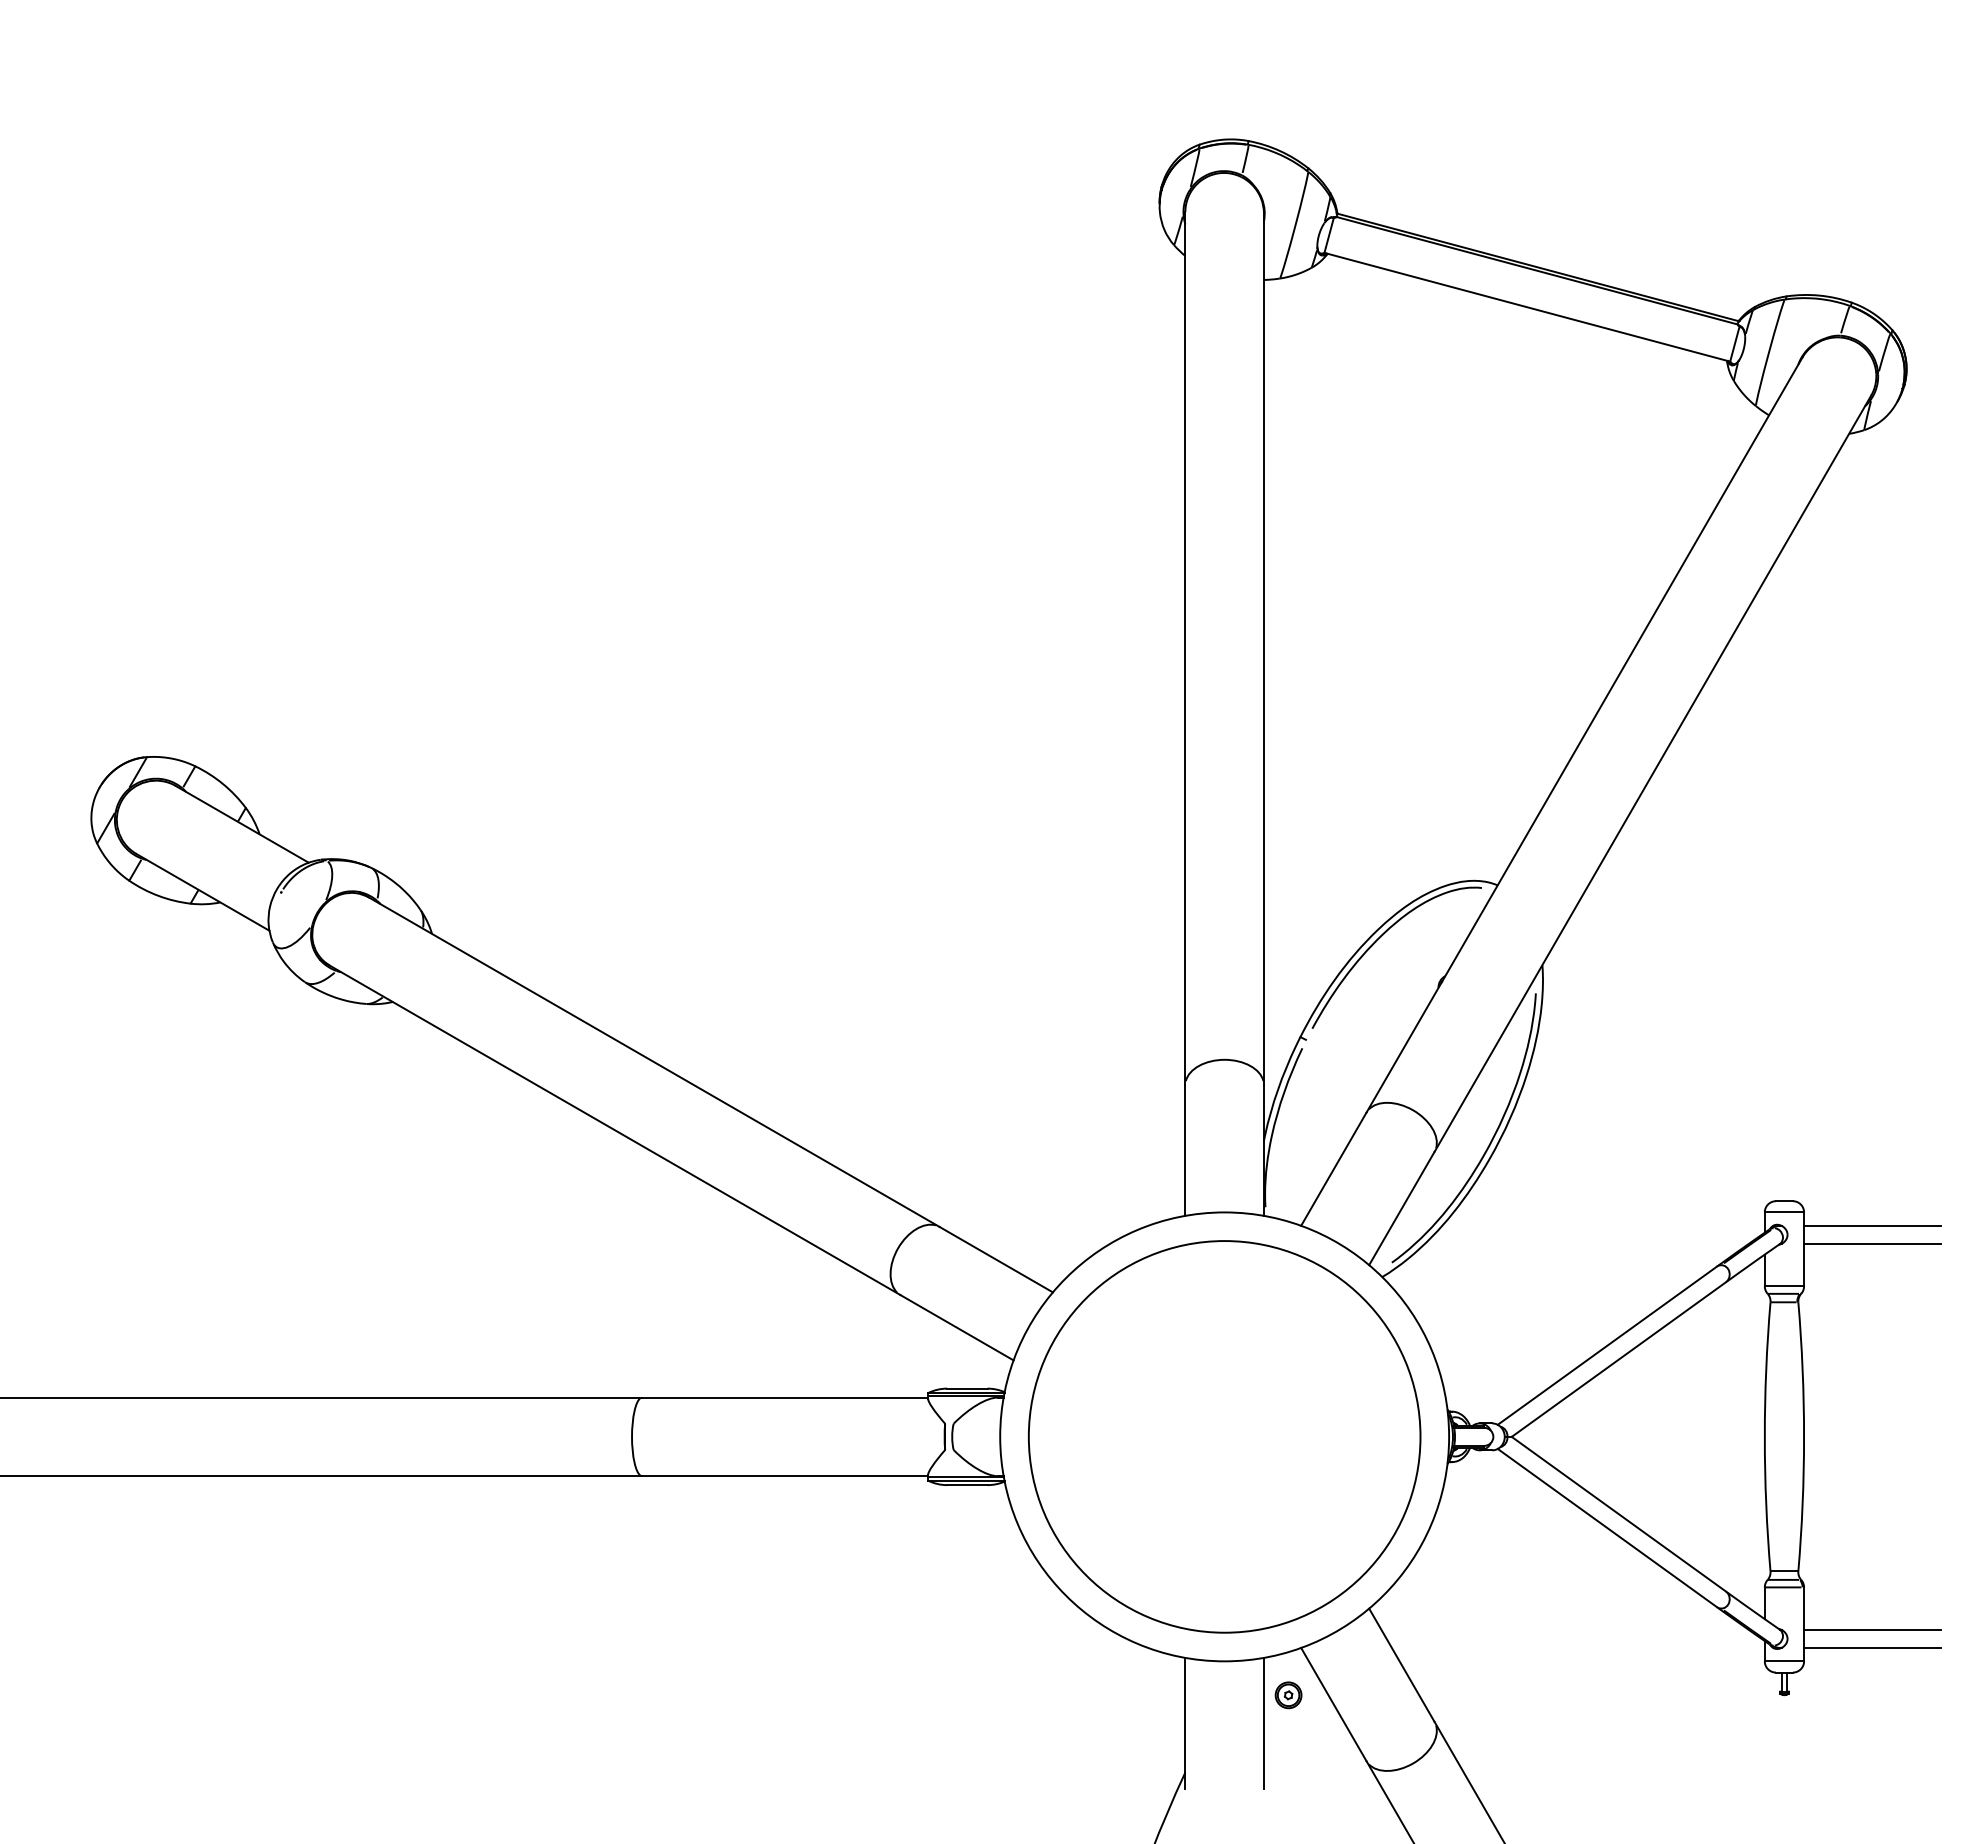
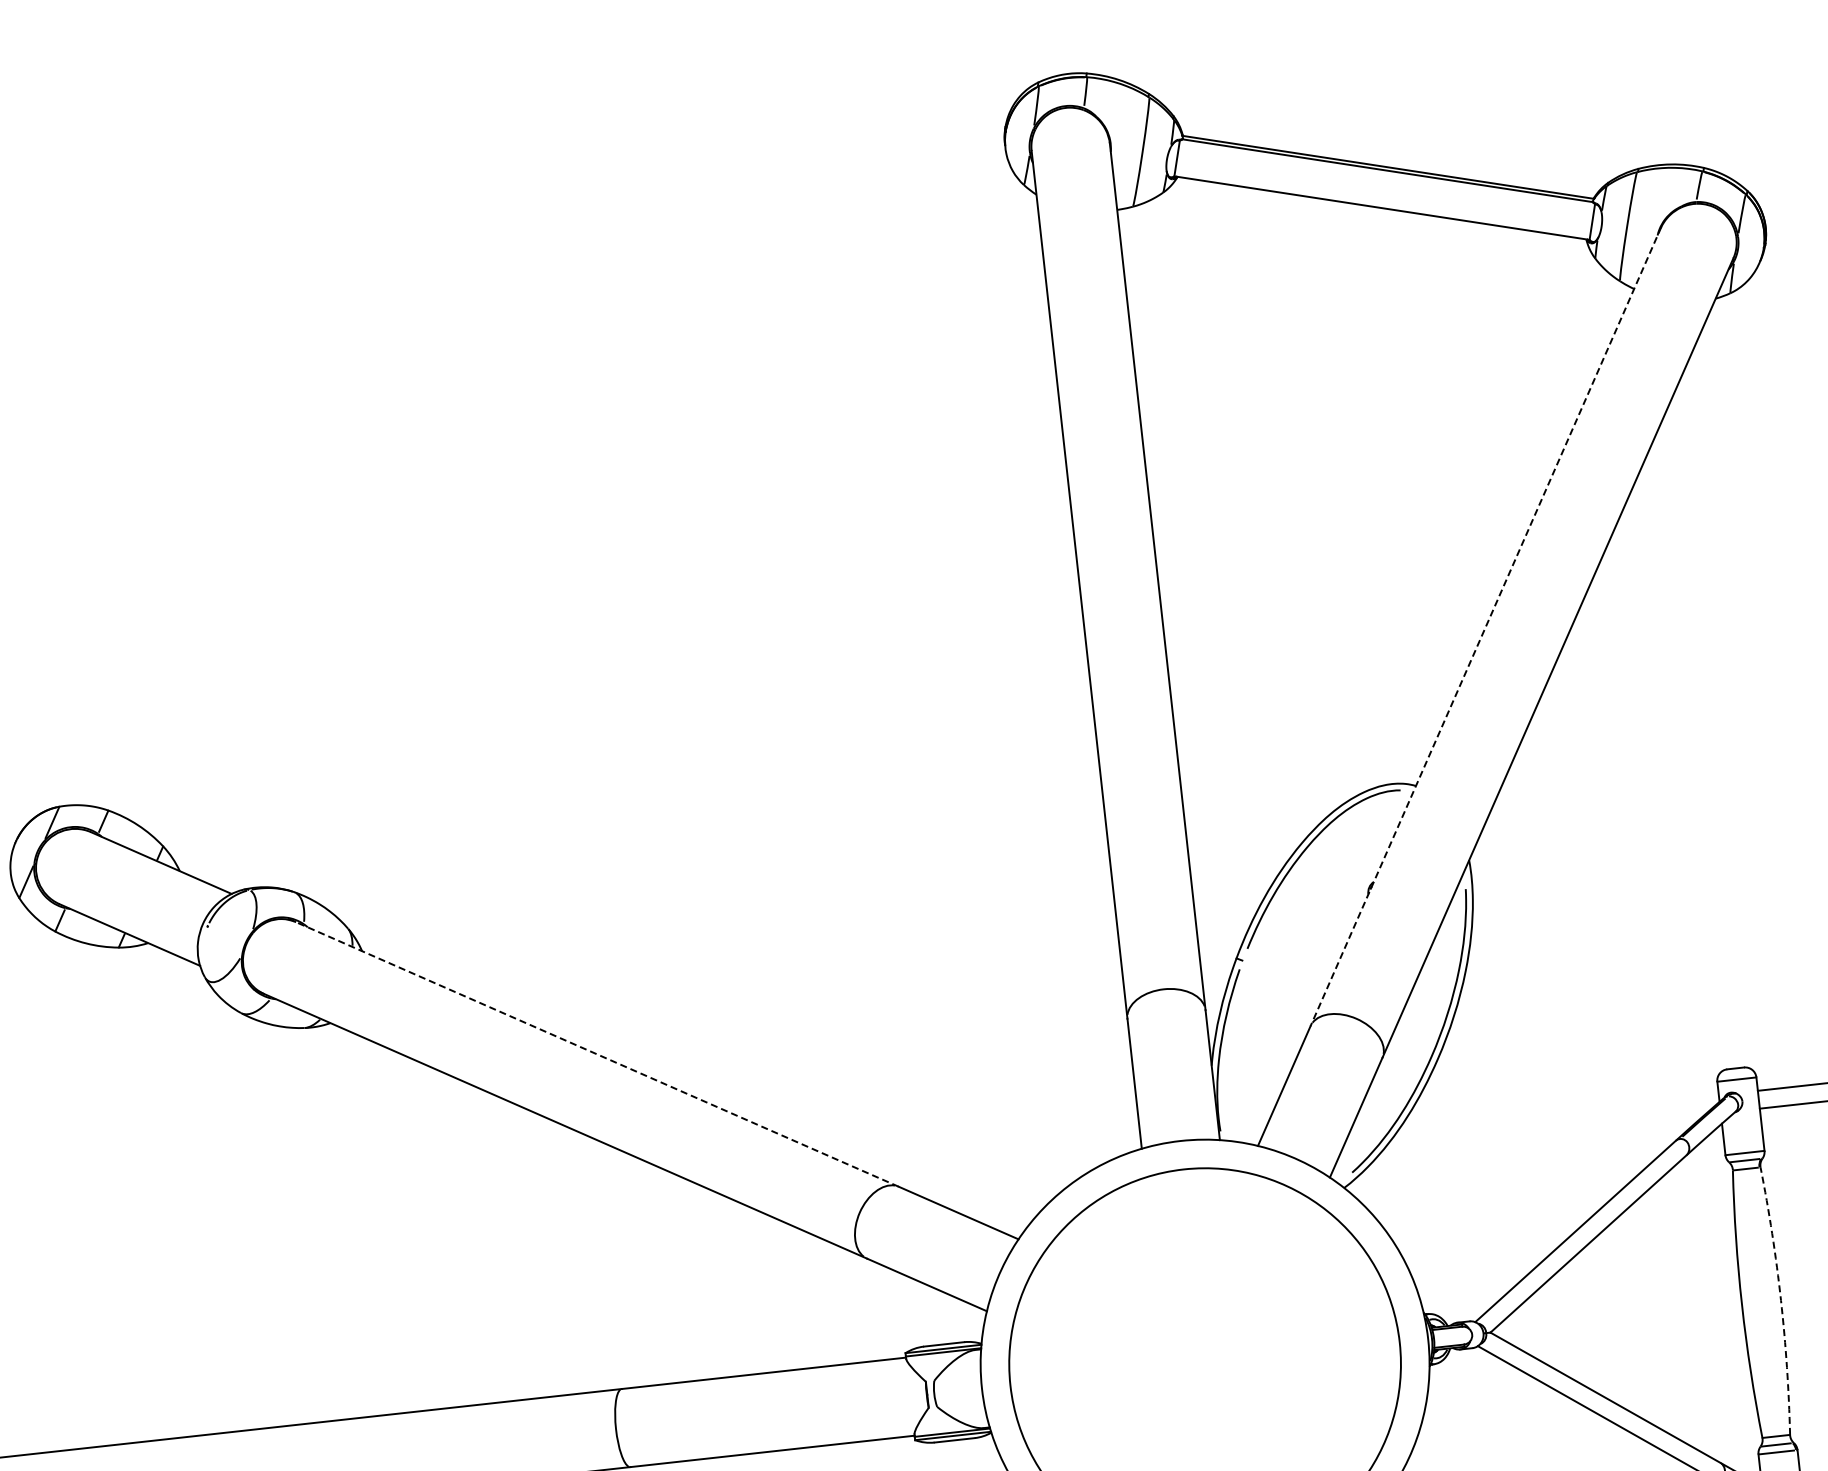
line: (1584, 735) -> (1485, 627), solid -> dashed
line: (649, 1059) -> (592, 1052), solid -> dashed
arc: (1804, 1436) -> (1781, 1300), solid -> dashed

